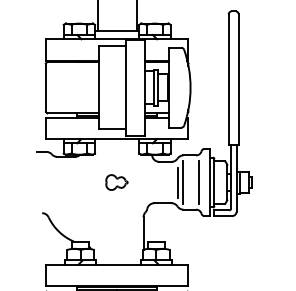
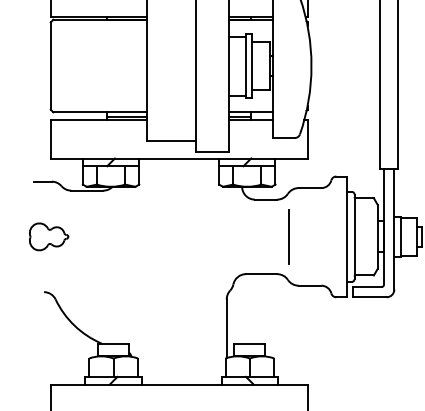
part: (116, 182) -> (48, 236), moved
line: (183, 182) -> (298, 236), removed
line: (199, 182) -> (327, 236), removed

